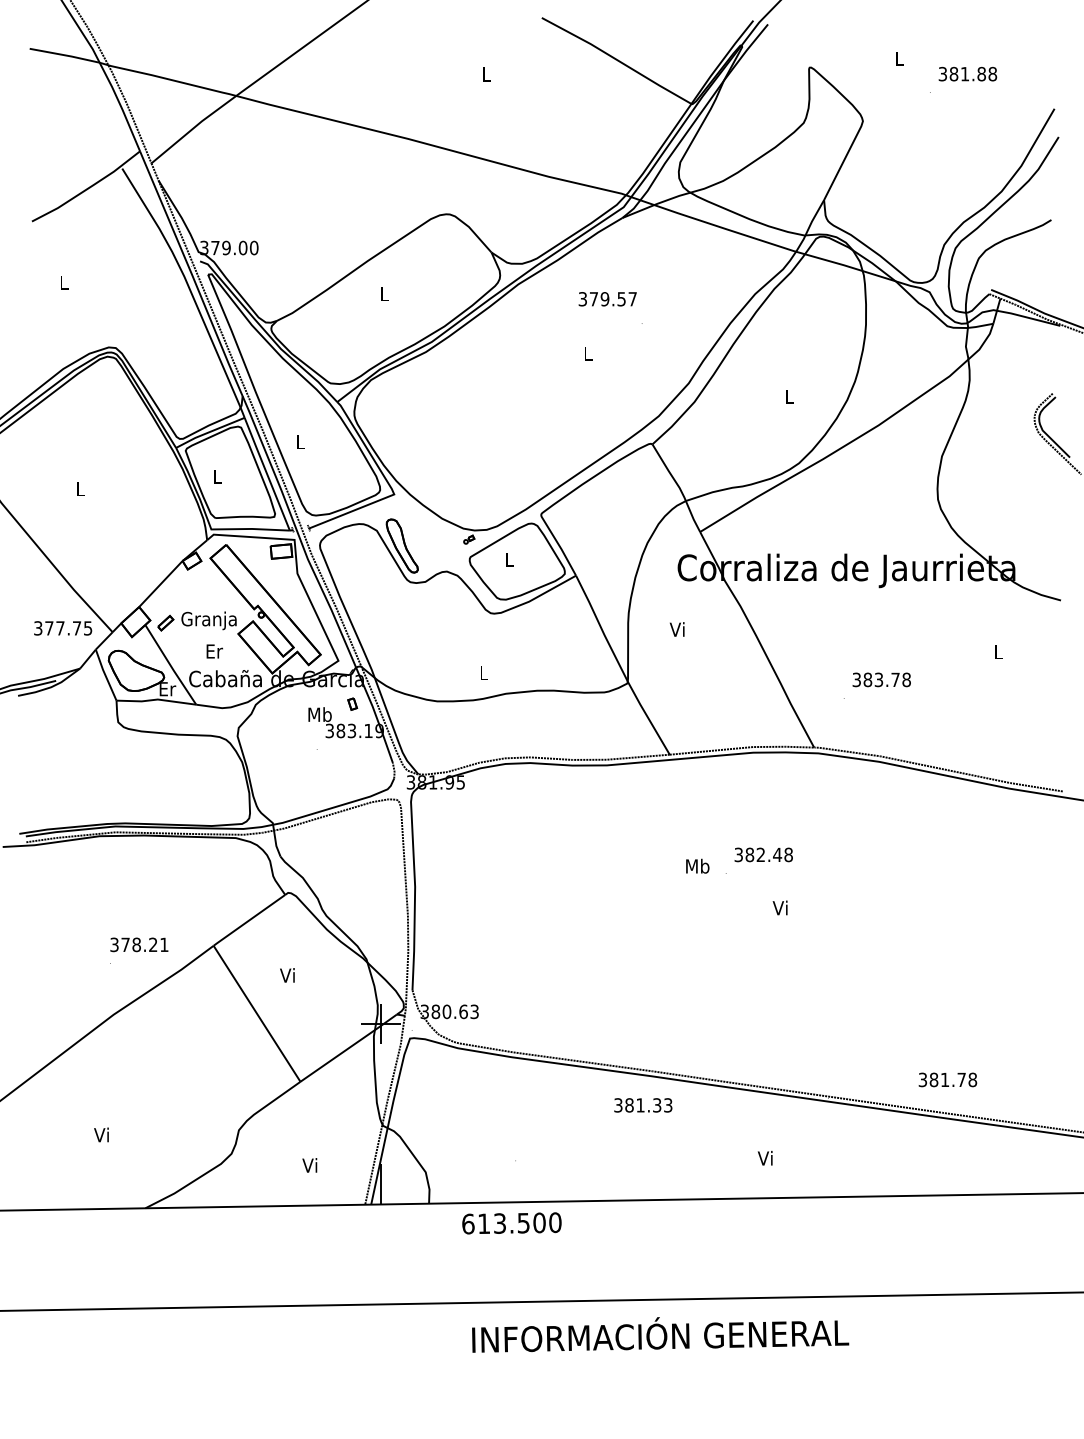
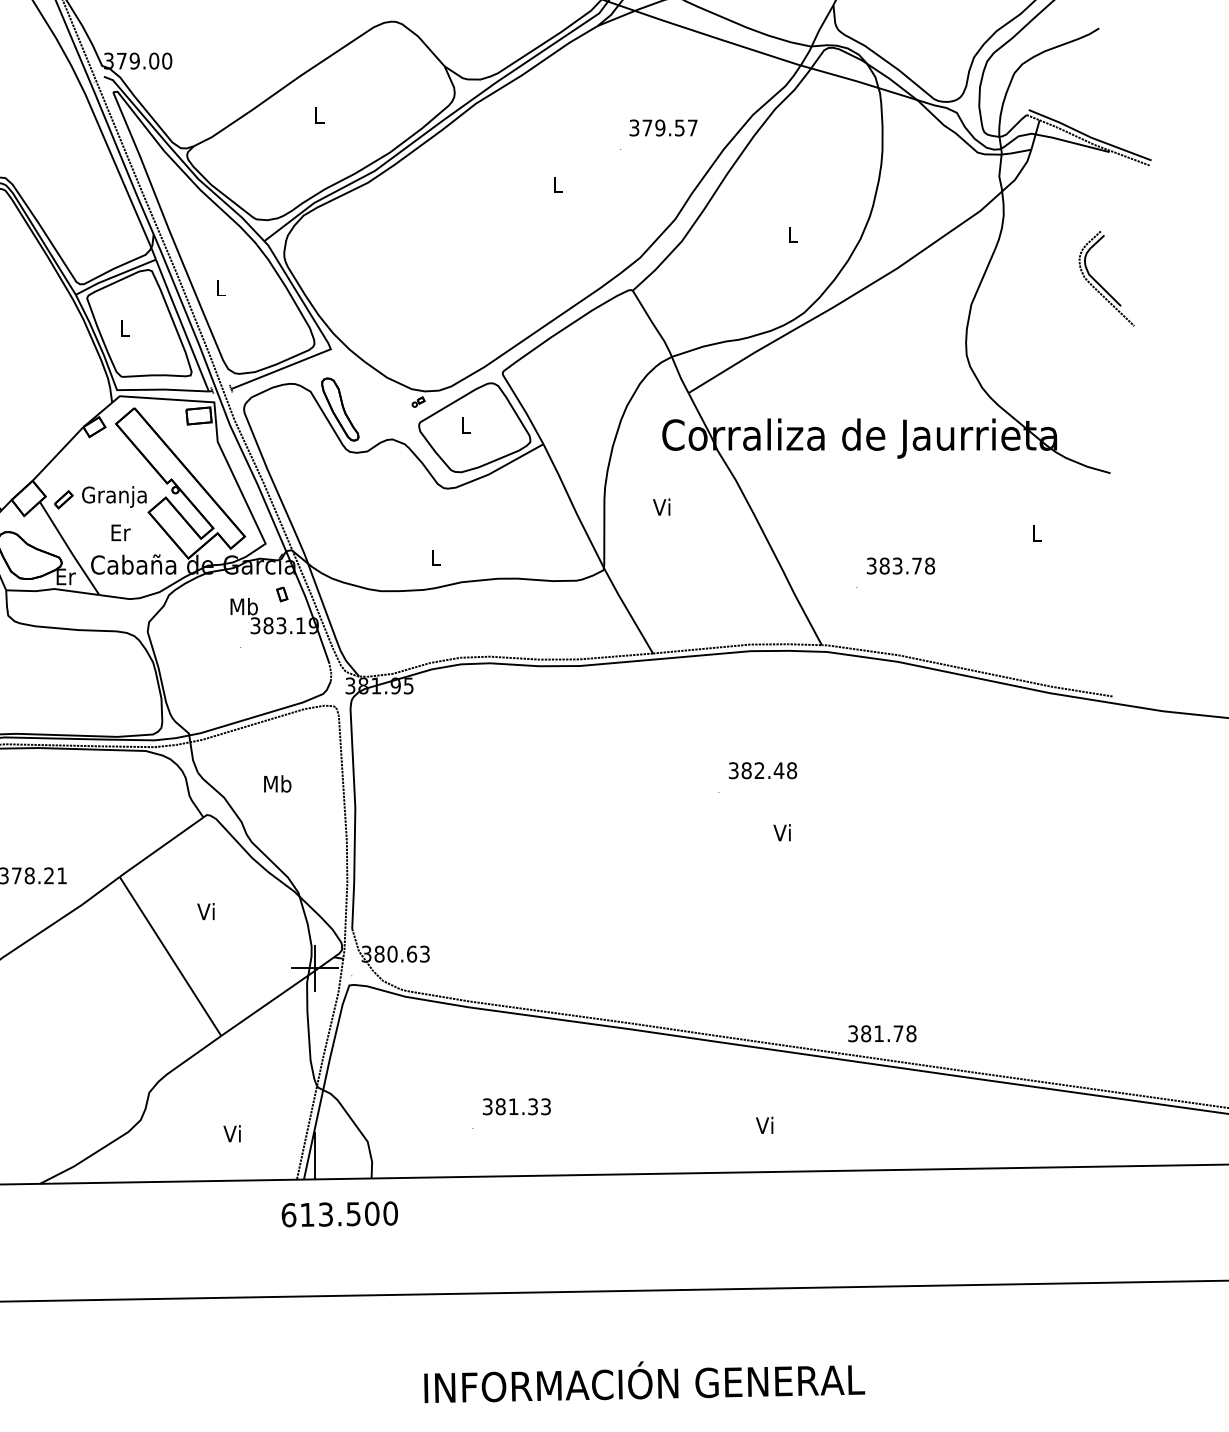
text: (607, 299) -> (663, 128), moved
text: (697, 865) -> (277, 783), moved
text: (947, 1079) -> (881, 1033), moved
text: (643, 1105) -> (517, 1106), moved
text: (511, 1223) -> (339, 1214), moved
text: (660, 1334) -> (644, 1381), moved

